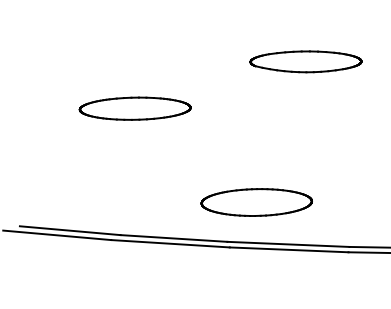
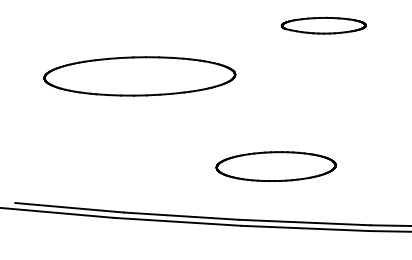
part: (305, 61) -> (323, 25), size x0.7
part: (134, 108) -> (138, 76), size x1.6
part: (256, 202) -> (275, 166), moved

